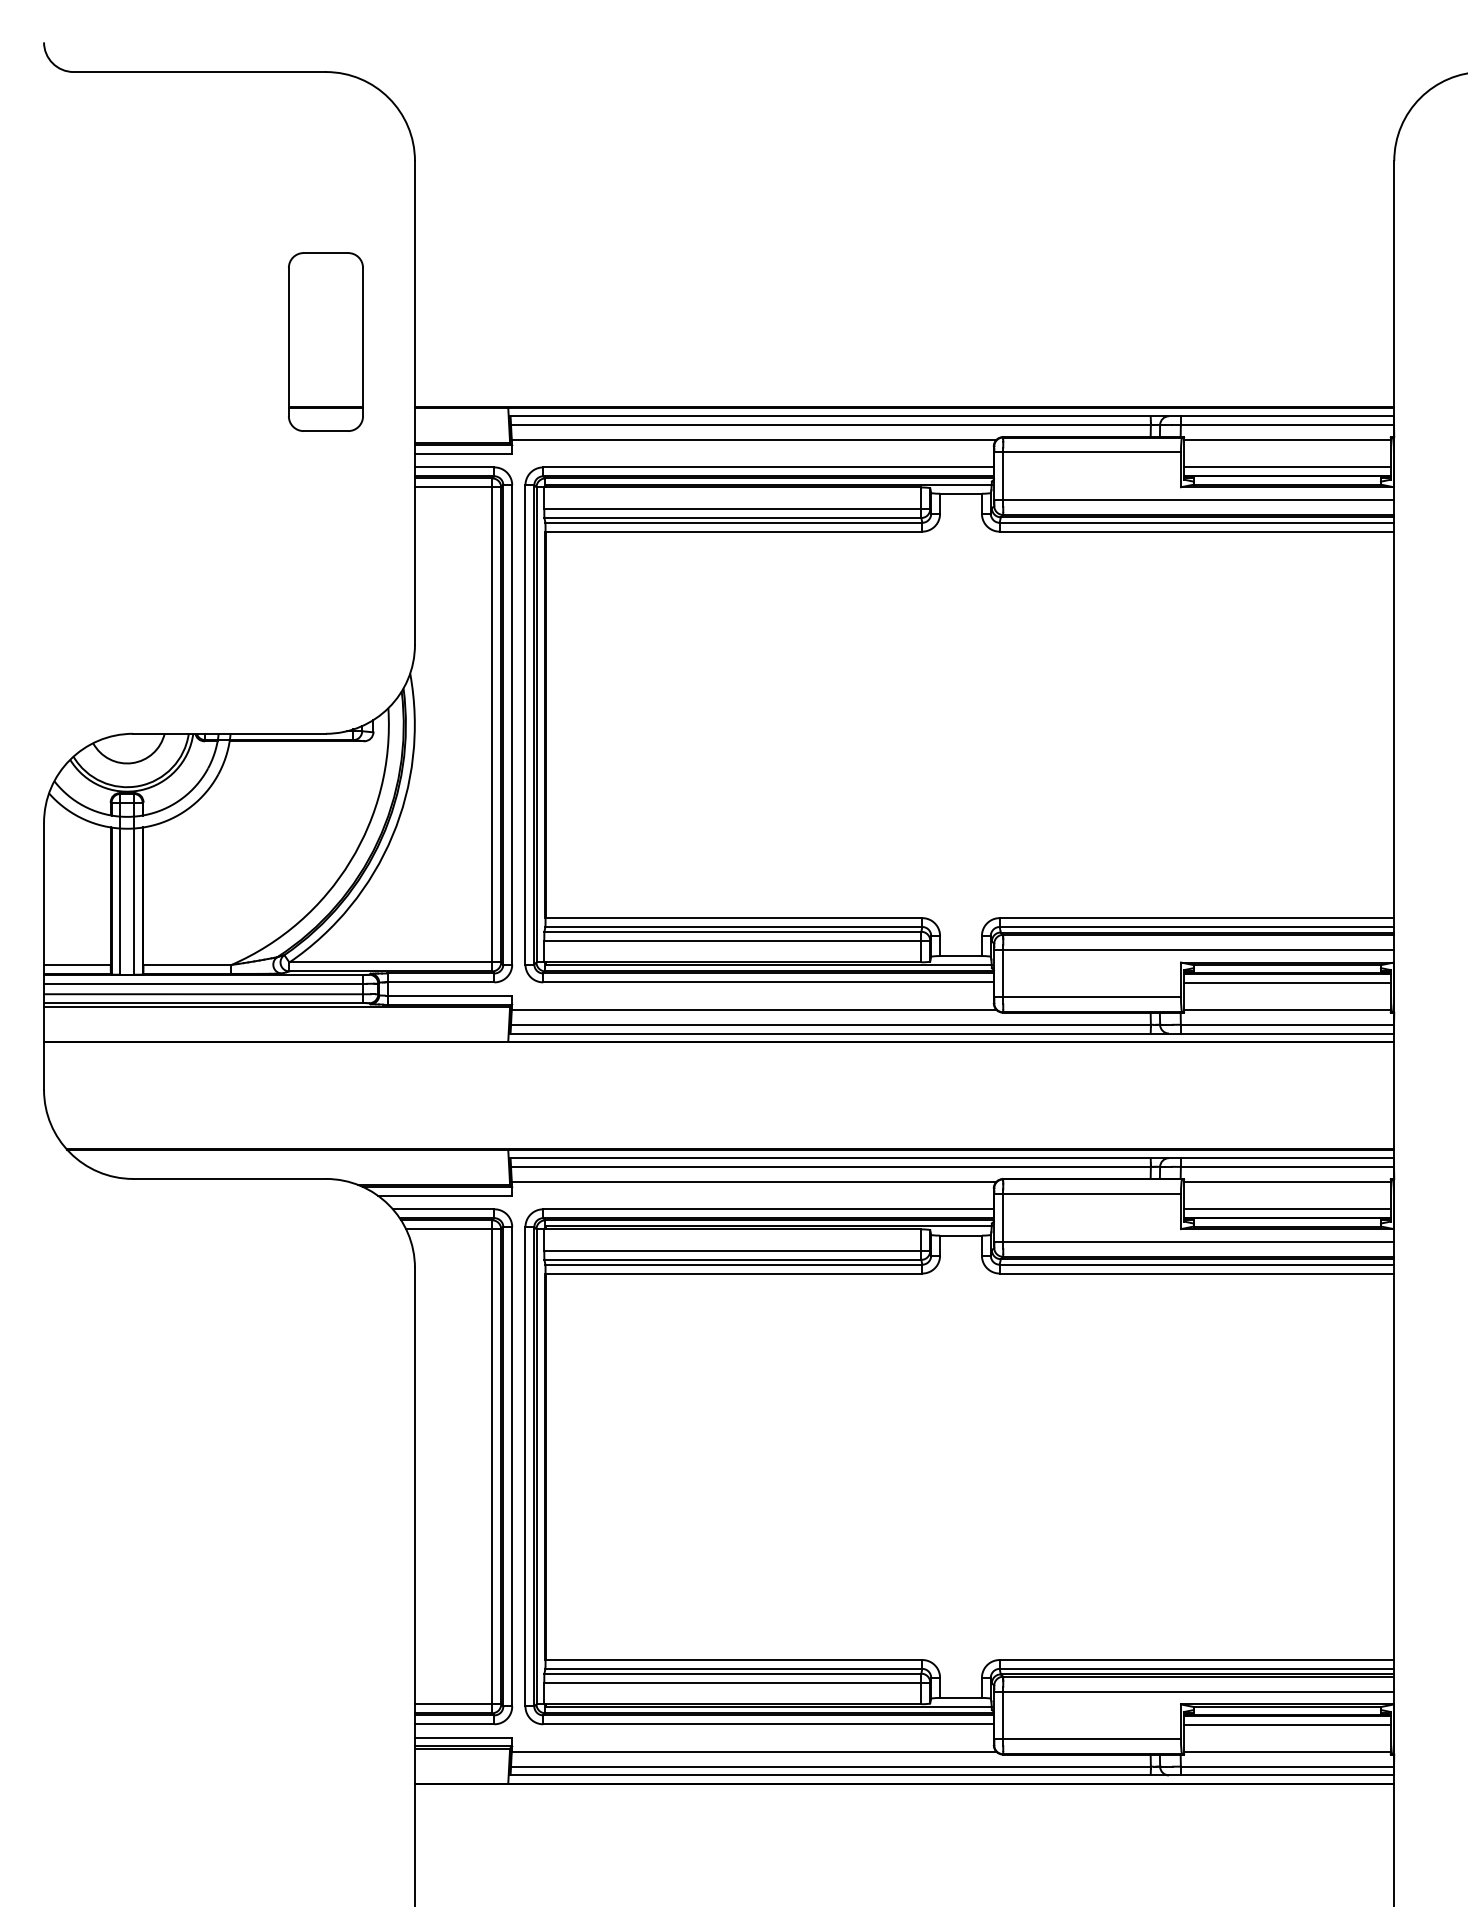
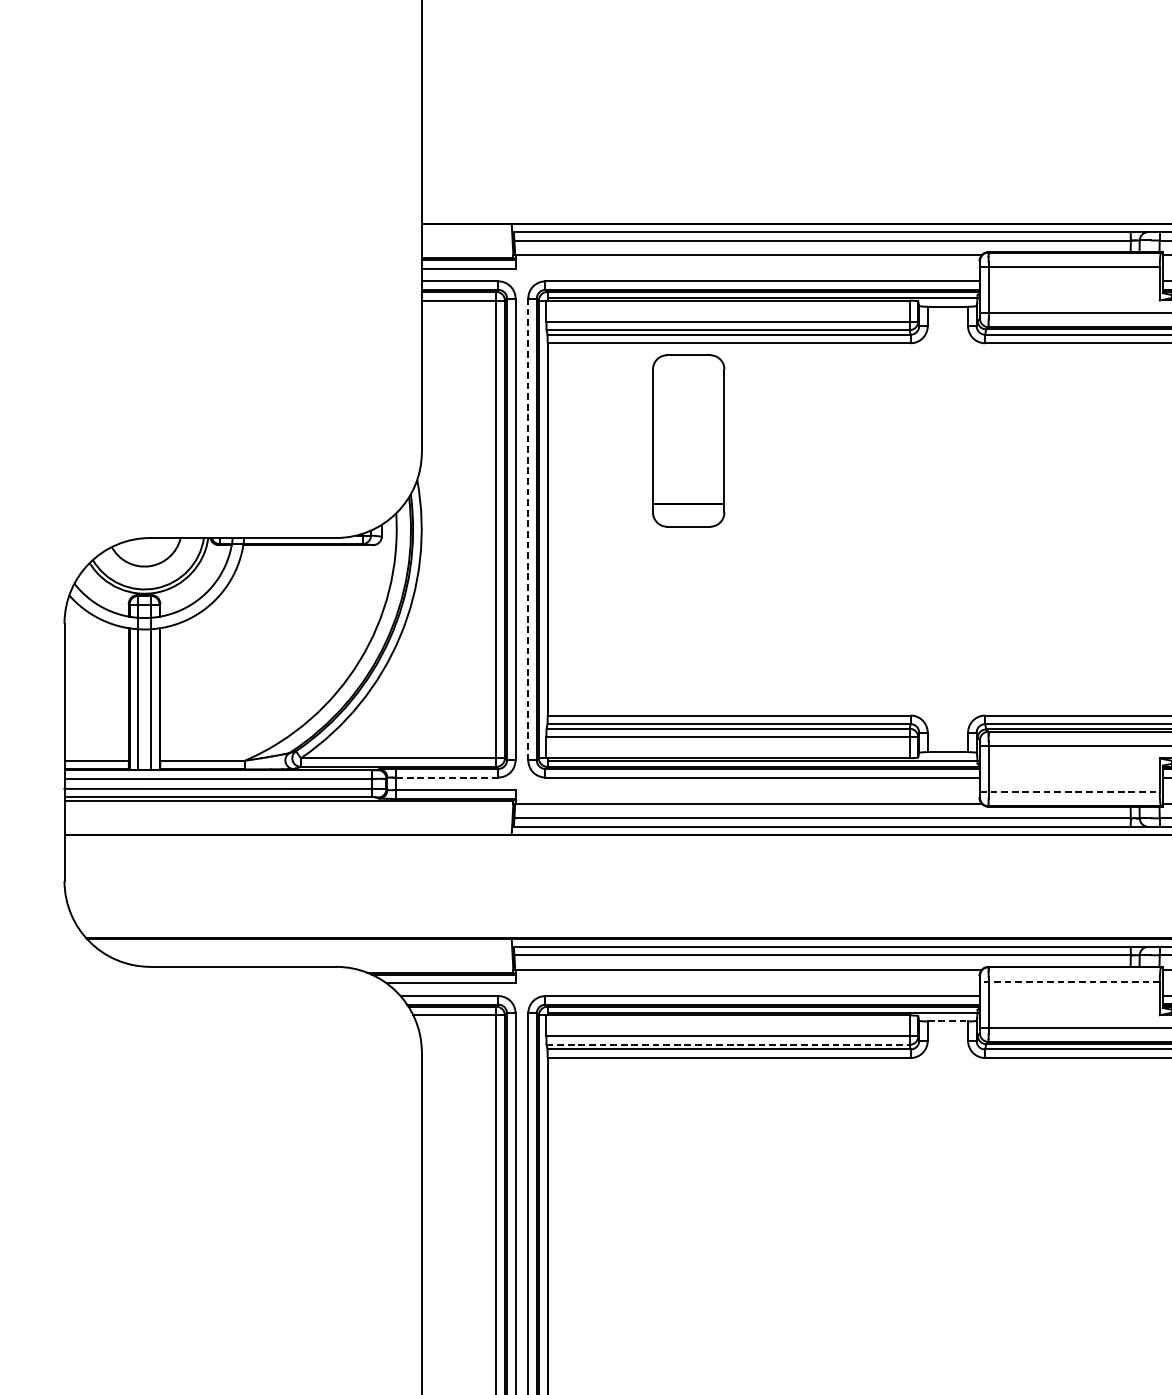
part: (325, 341) -> (688, 440), moved
line: (525, 724) -> (528, 529), solid -> dashed
line: (440, 982) -> (446, 777), solid -> dashed
line: (1088, 997) -> (1070, 792), solid -> dashed
line: (1087, 1194) -> (1069, 981), solid -> dashed
line: (961, 1235) -> (948, 1021), solid -> dashed
line: (733, 1259) -> (728, 1044), solid -> dashed

